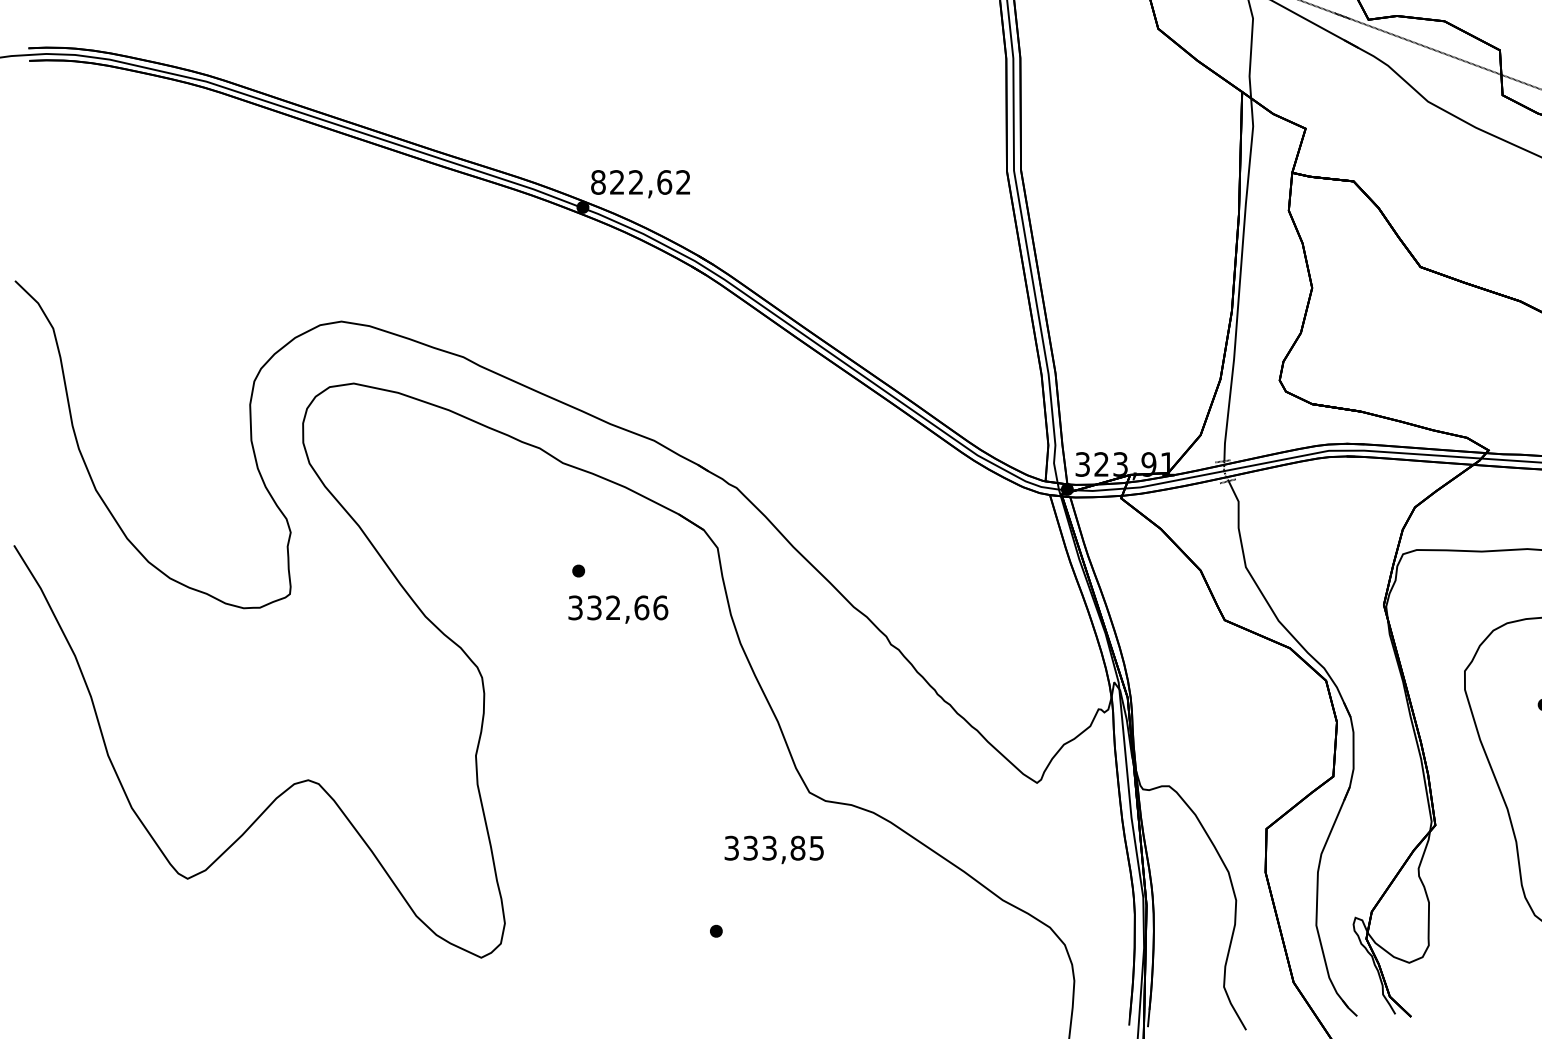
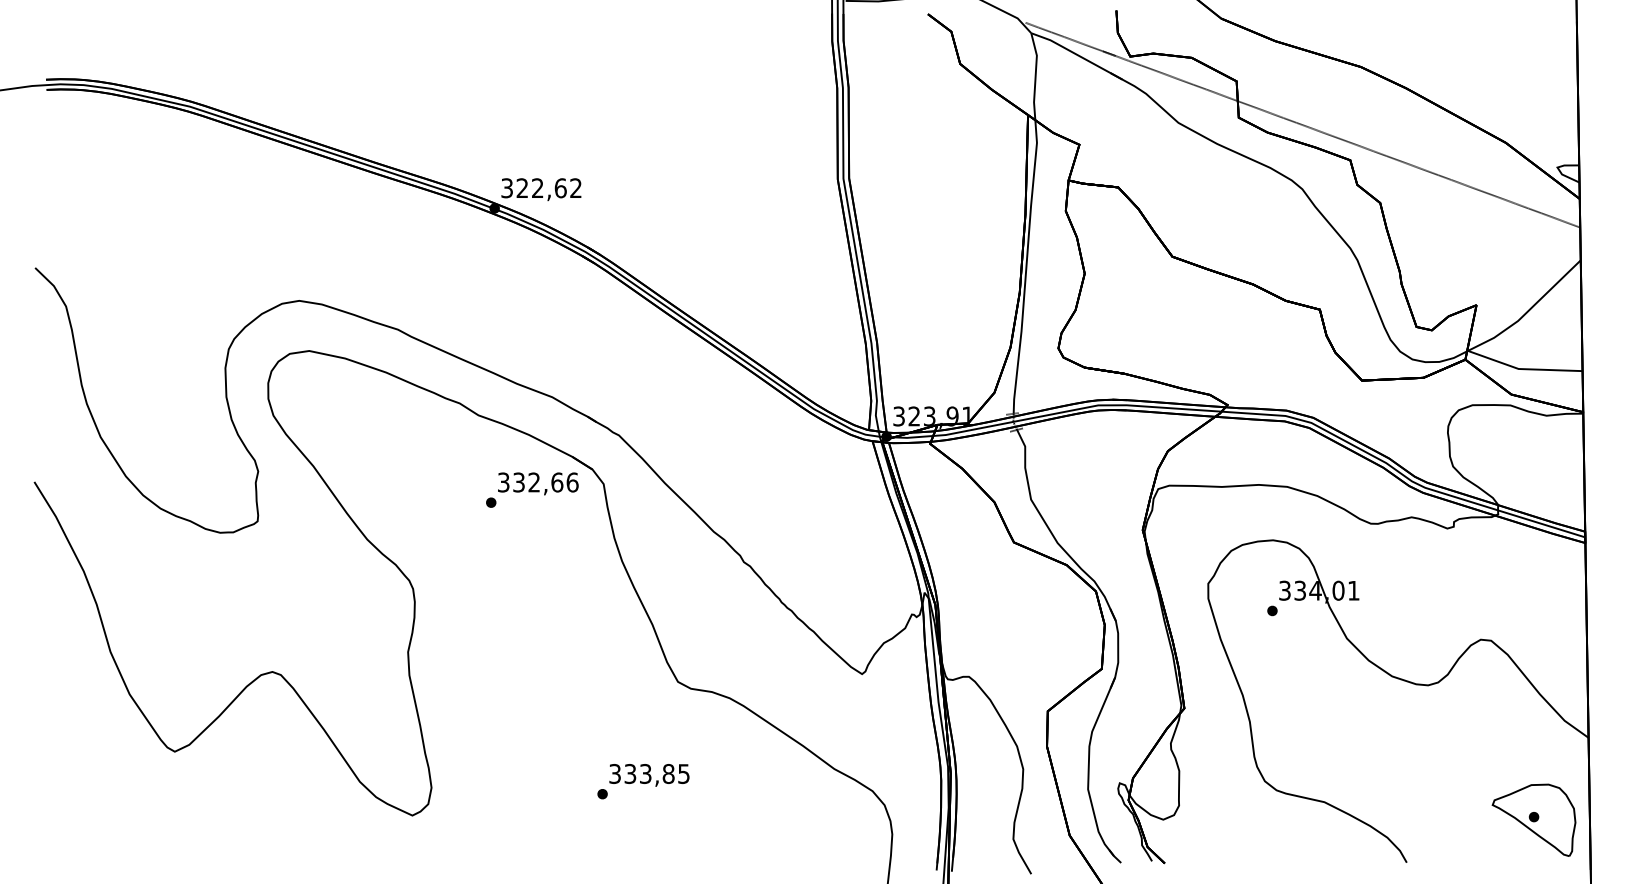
text: (598, 182) -> (507, 188), 822,62 -> 322,62
text: (618, 609) -> (538, 483), moved
text: (774, 850) -> (649, 775), moved

